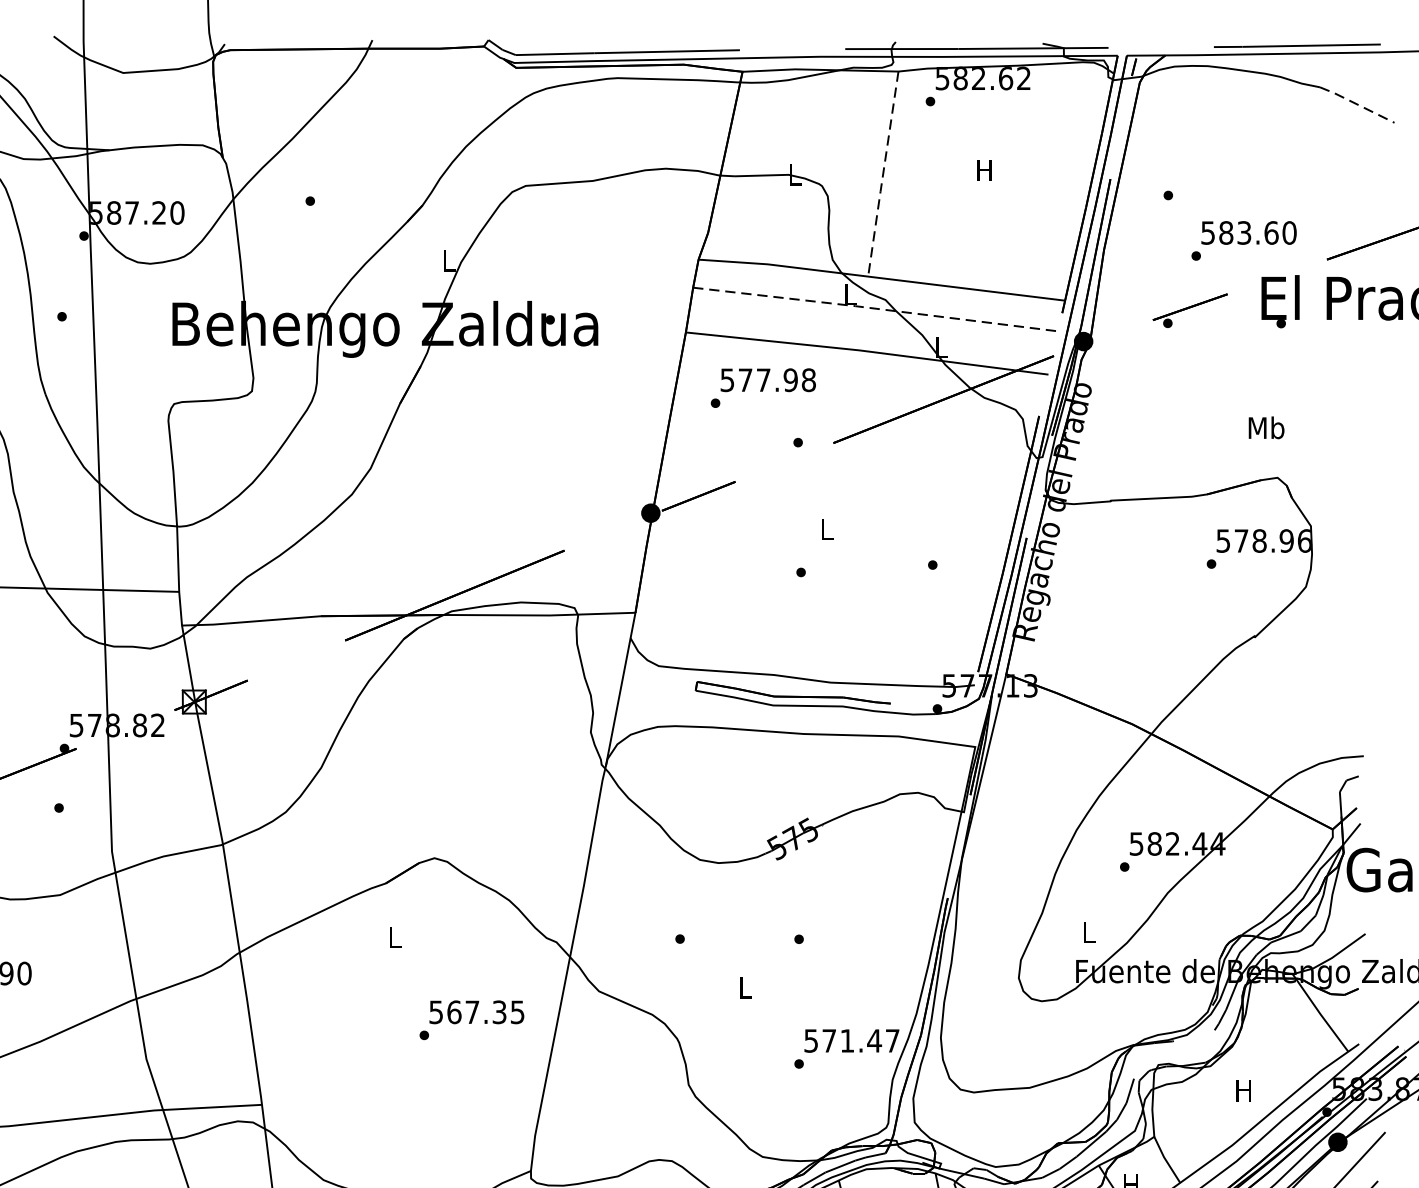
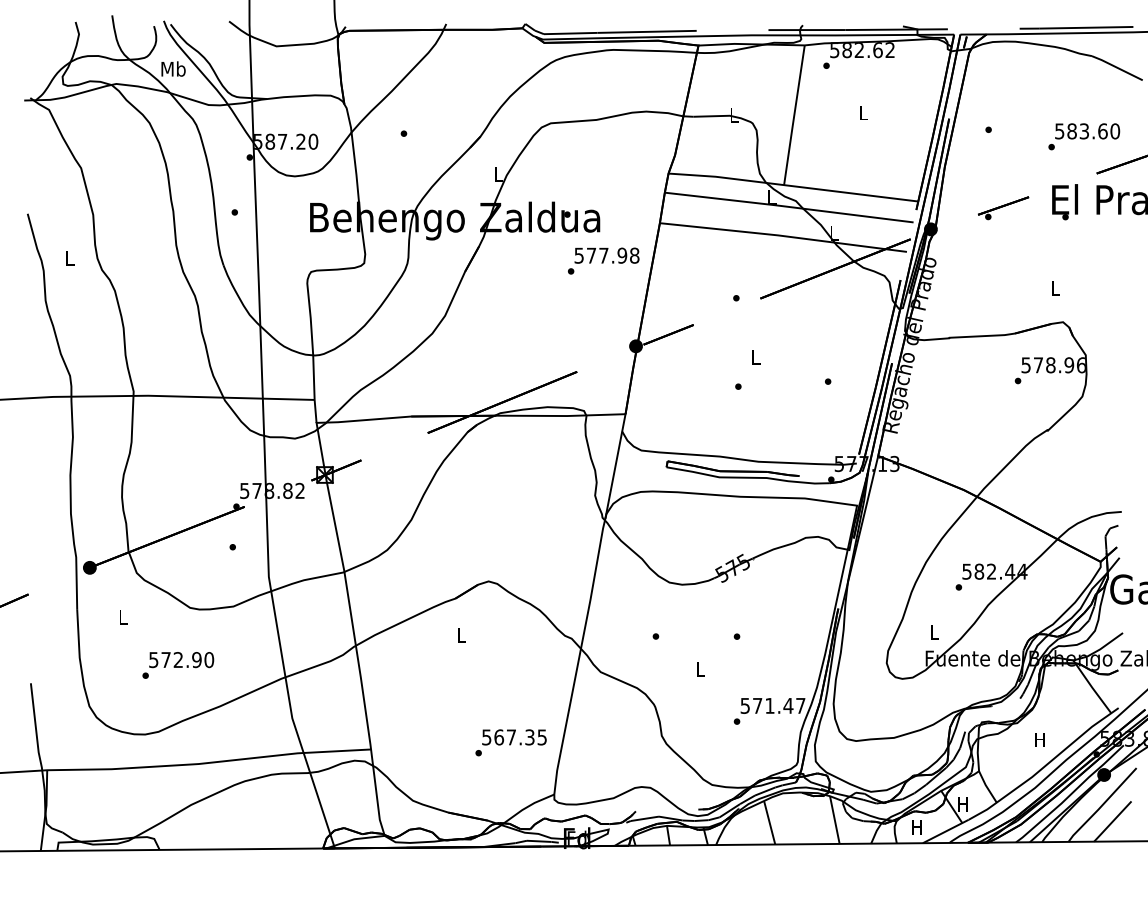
line: (1356, 103) -> (1116, 67), dashed -> solid
text: (983, 170) -> (862, 112), H -> L
line: (883, 175) -> (794, 116), dashed -> solid
text: (1244, 240) -> (1084, 136), moved
line: (876, 307) -> (789, 206), dashed -> solid
text: (763, 387) -> (603, 260), moved
text: (1266, 426) -> (1055, 287), Mb -> L
text: (471, 1019) -> (510, 742), moved

